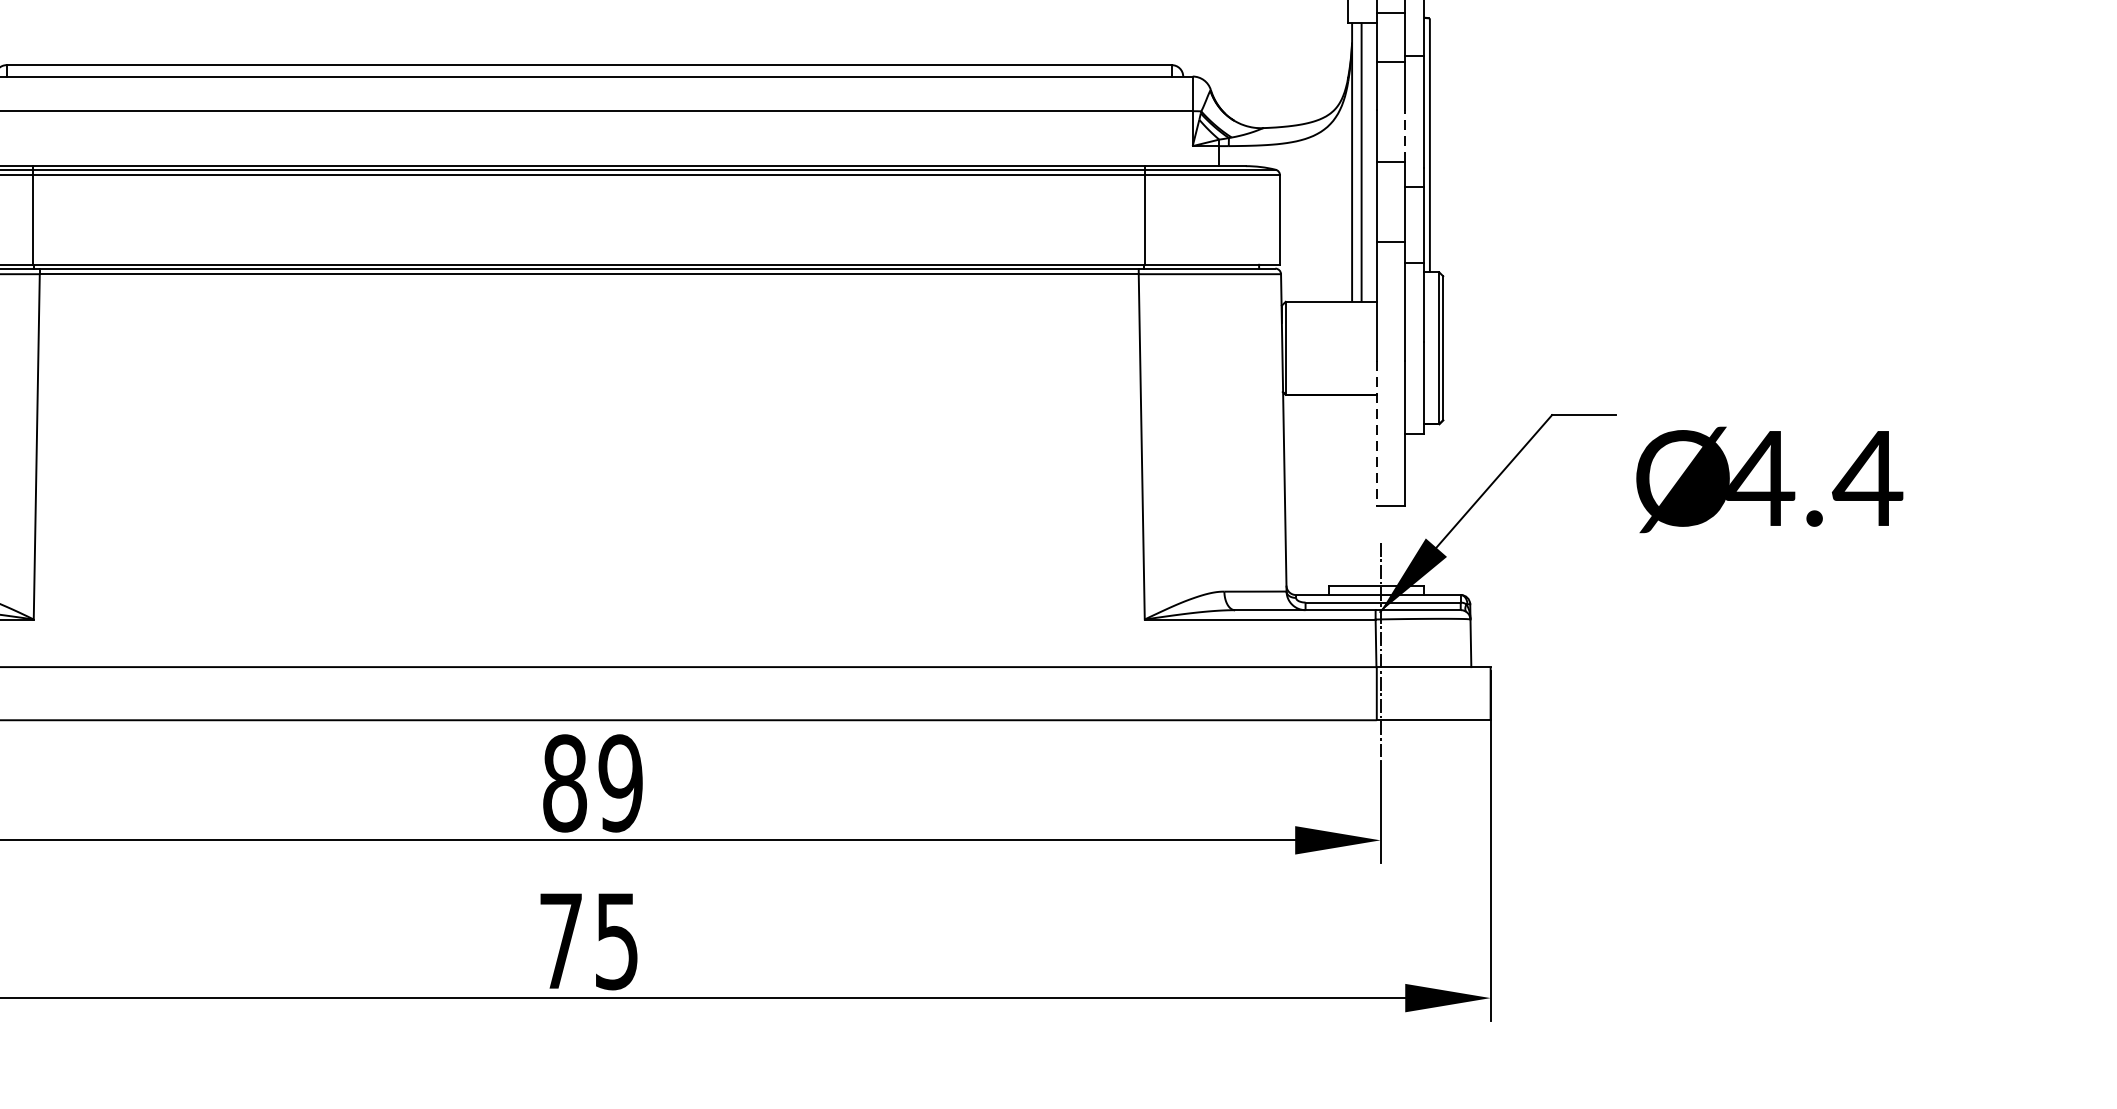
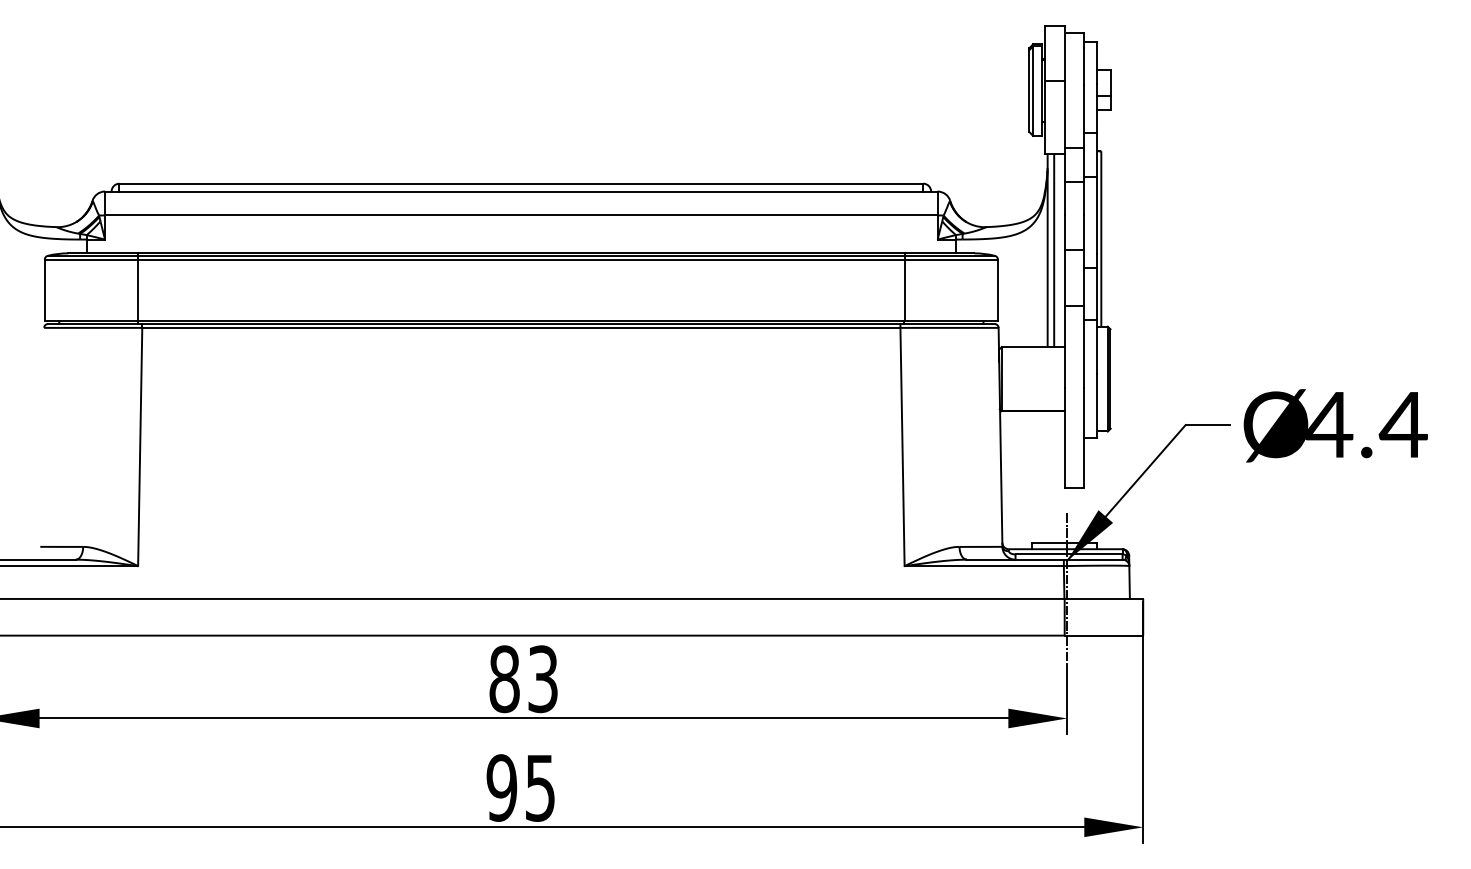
line: (1405, 135) -> (1084, 232), dashed -> solid
line: (1376, 433) -> (1064, 437), dashed -> solid
text: (1769, 479) -> (1335, 425), moved
text: (619, 782) -> (542, 678), 89 -> 83
text: (560, 940) -> (501, 787), 75 -> 95

